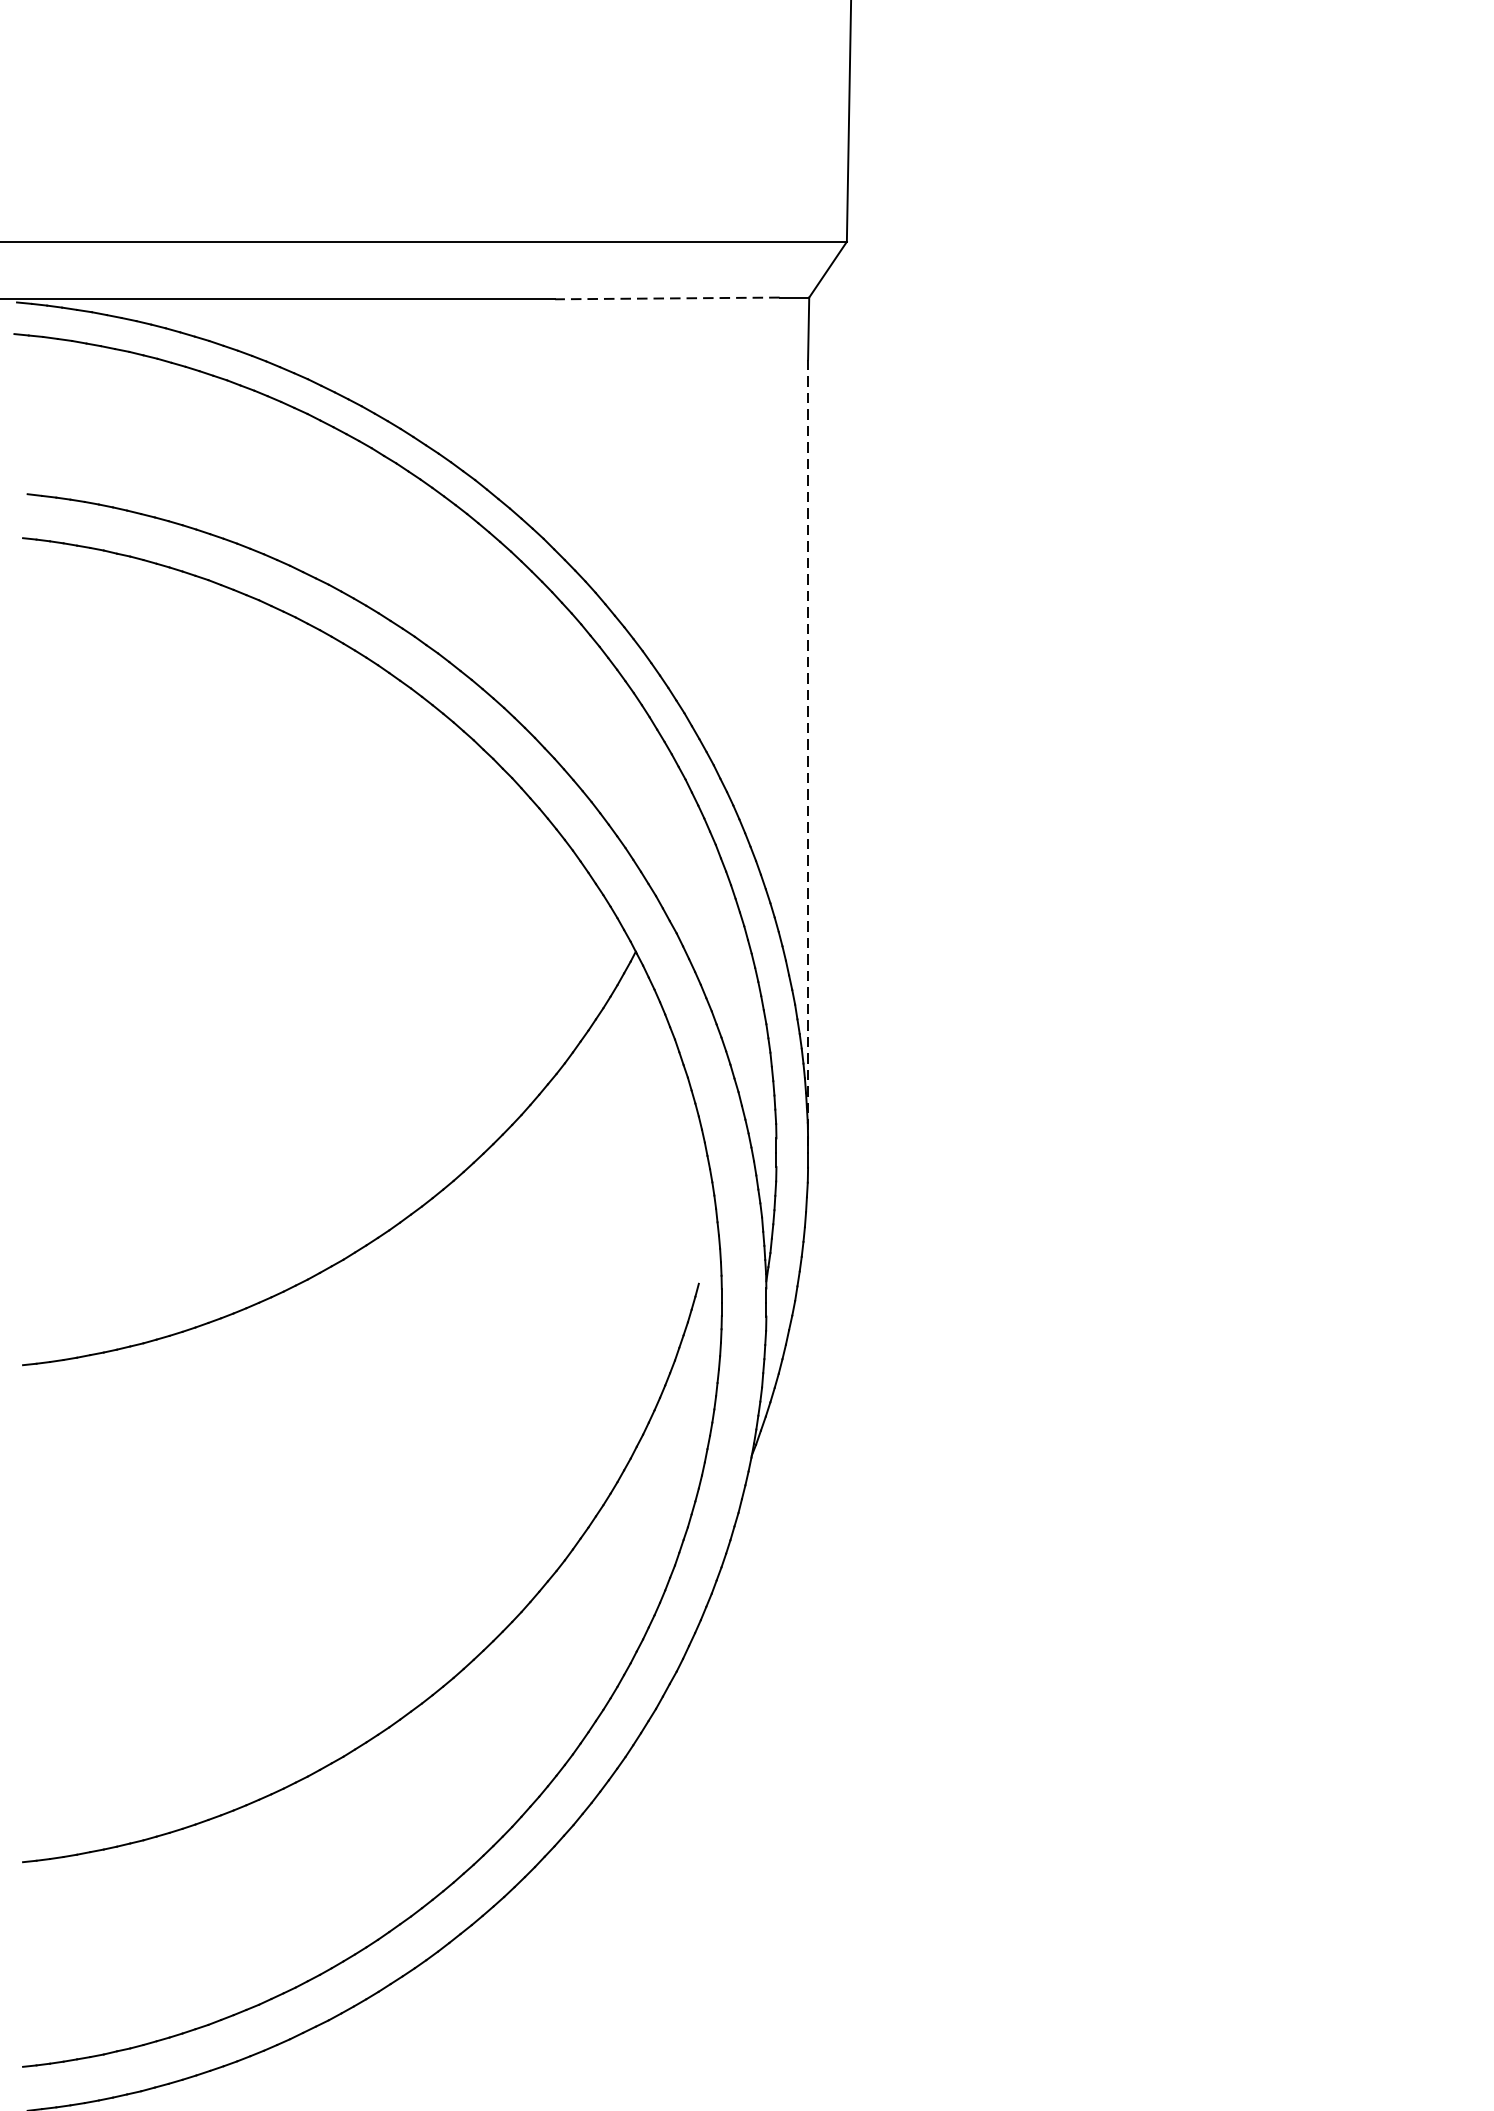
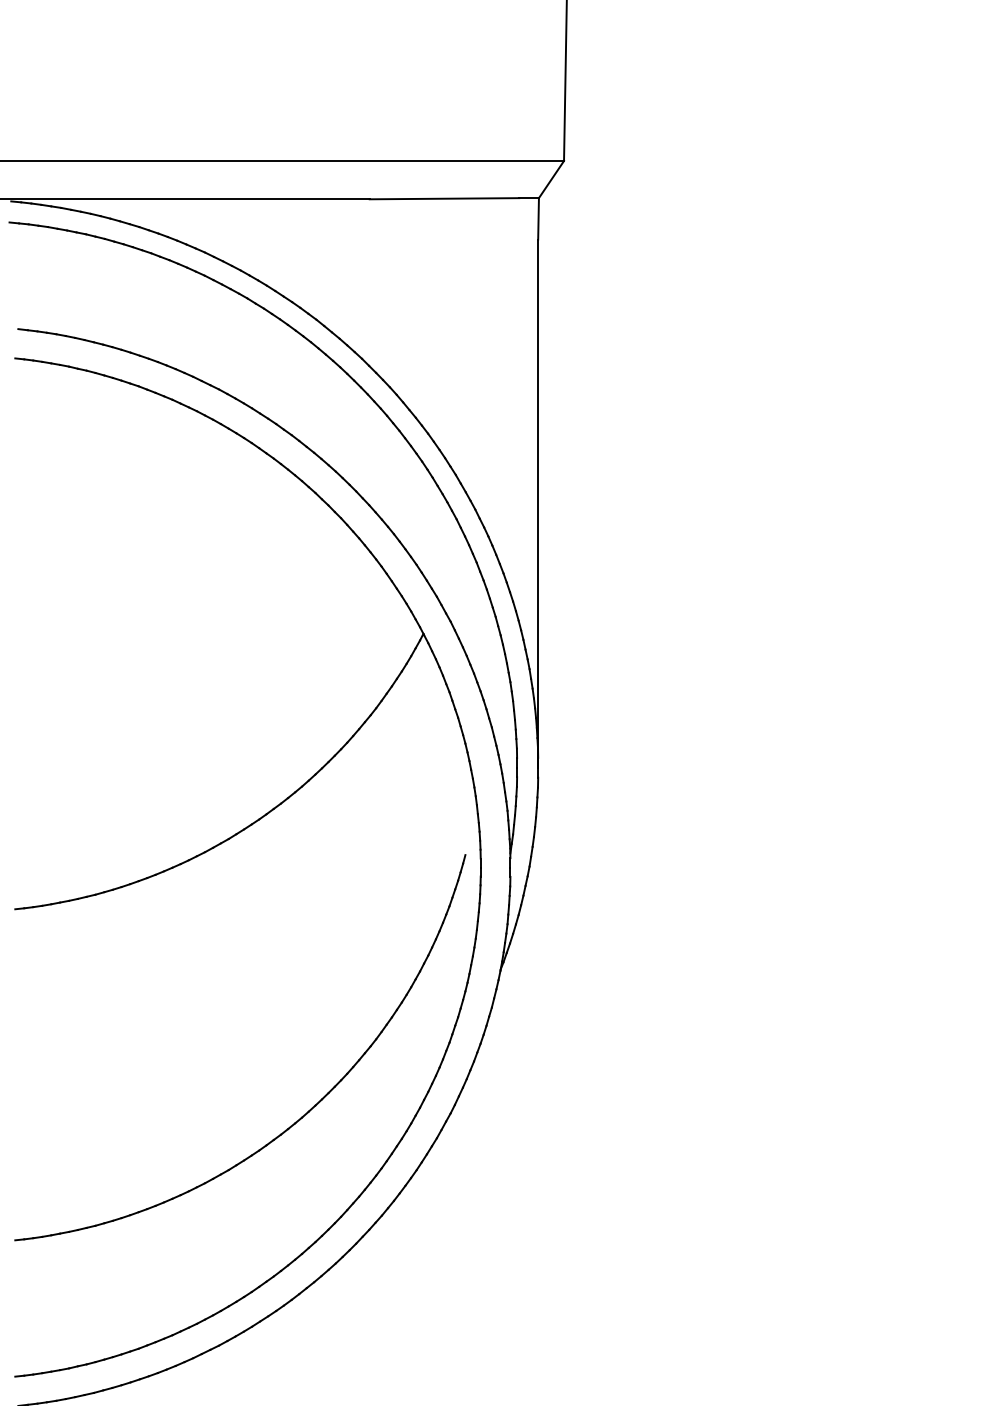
line: (667, 298) -> (444, 198), dashed -> solid
line: (808, 757) -> (538, 504), dashed -> solid

